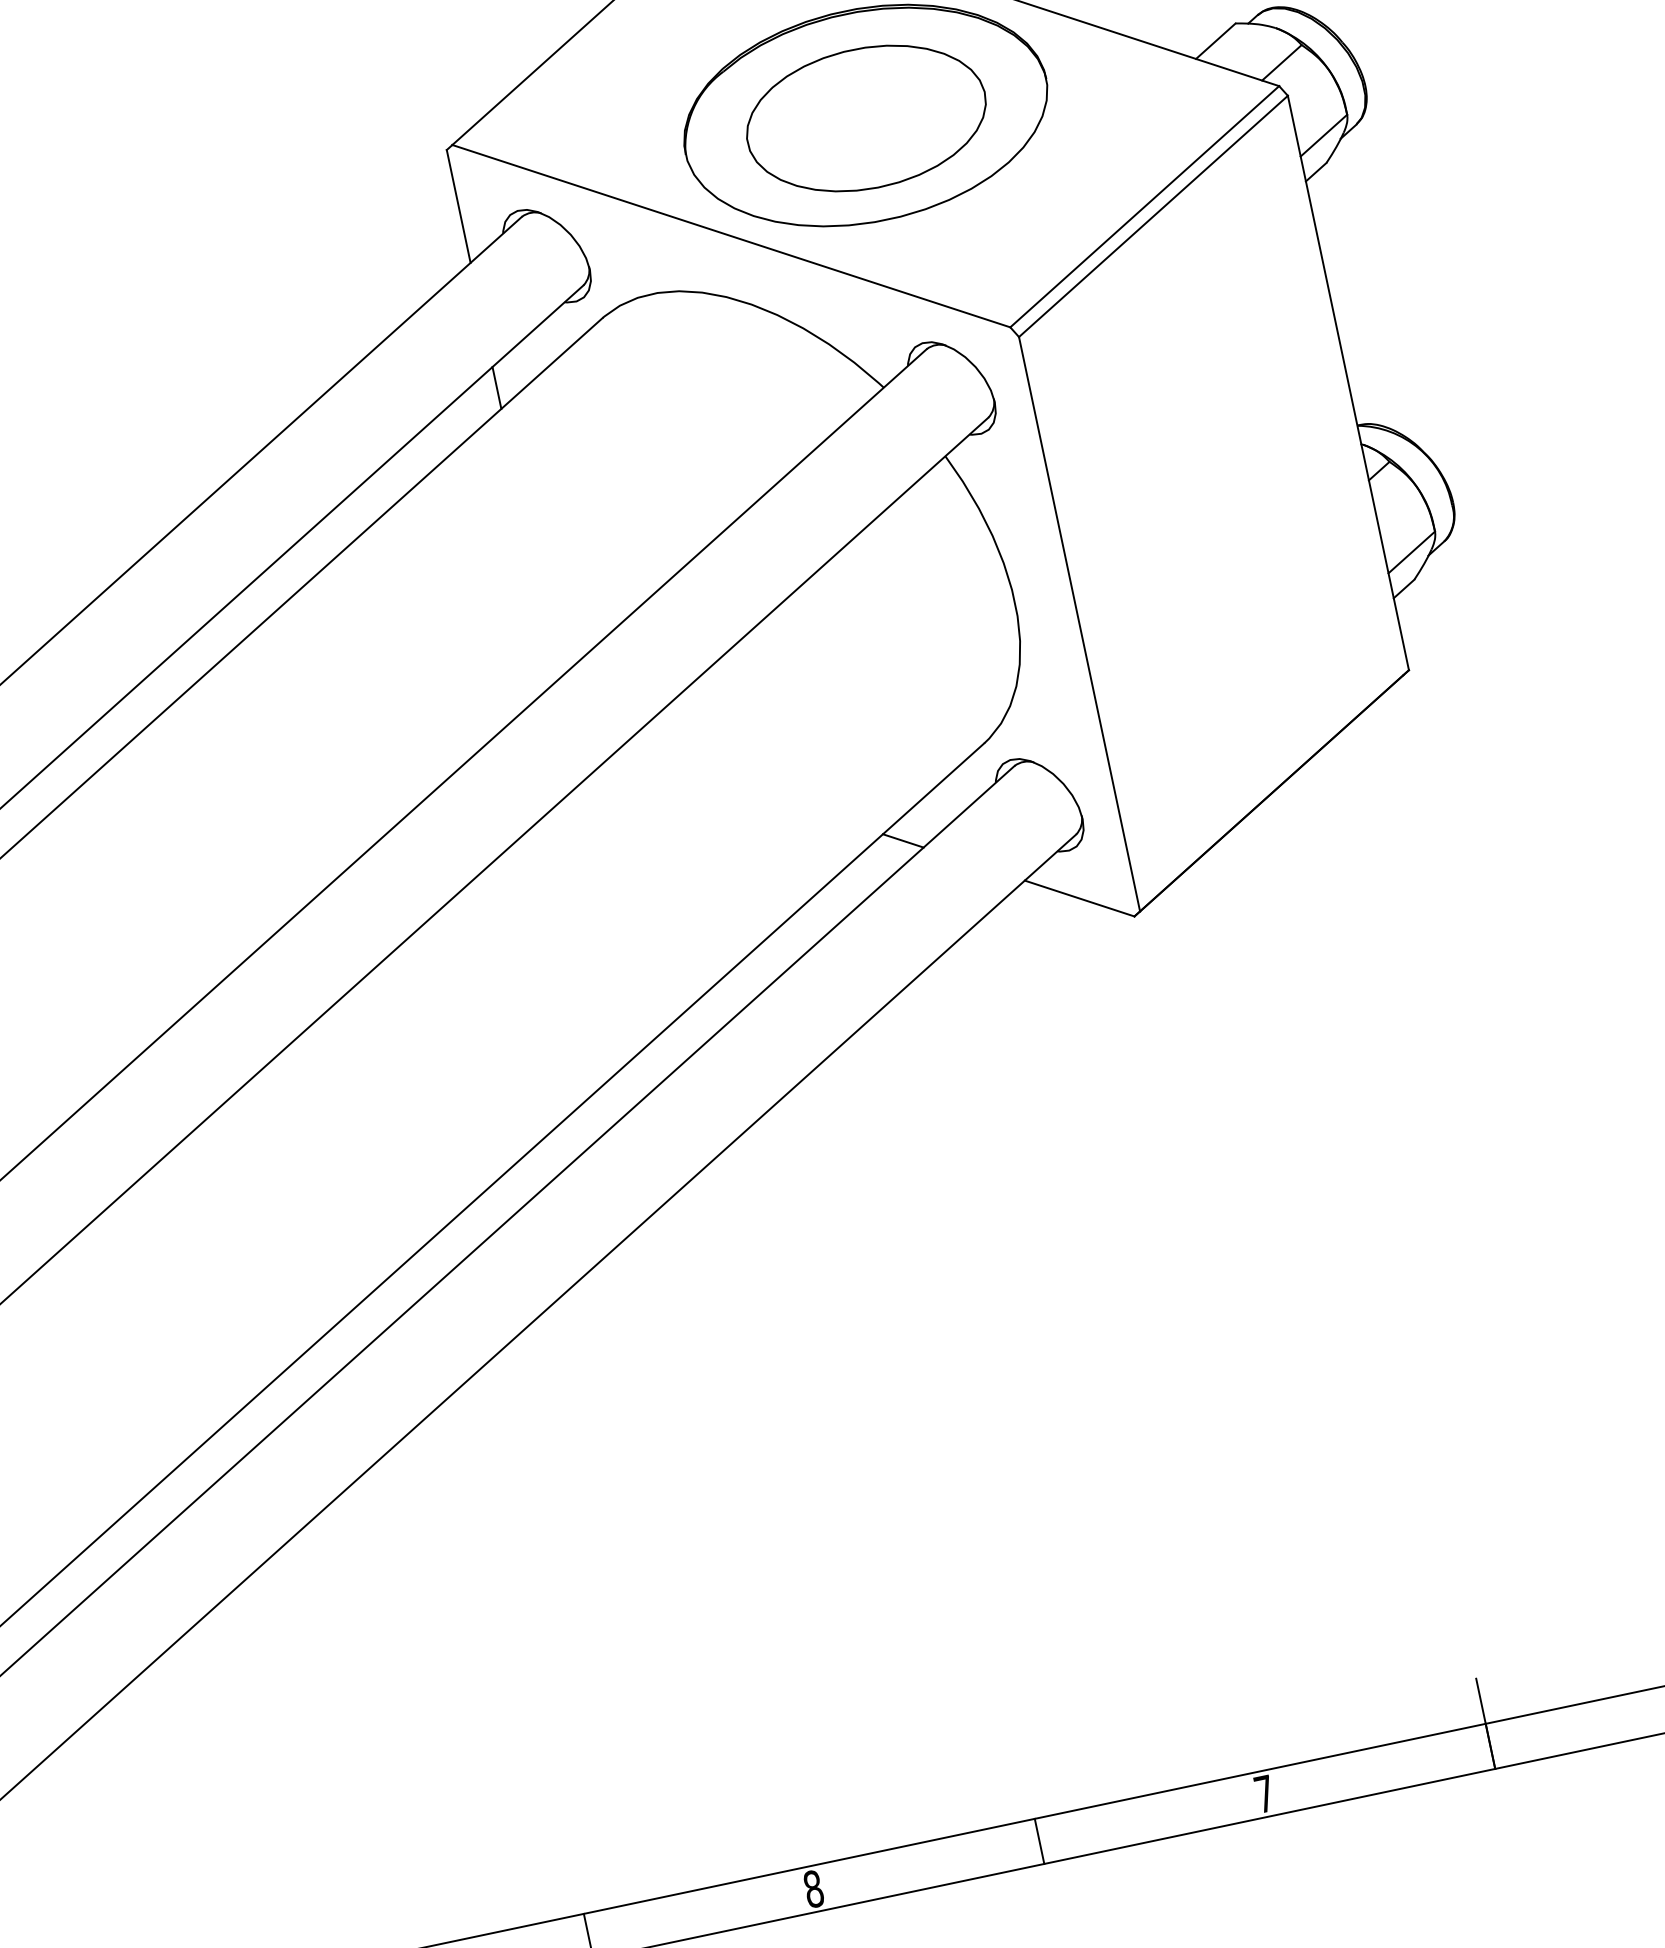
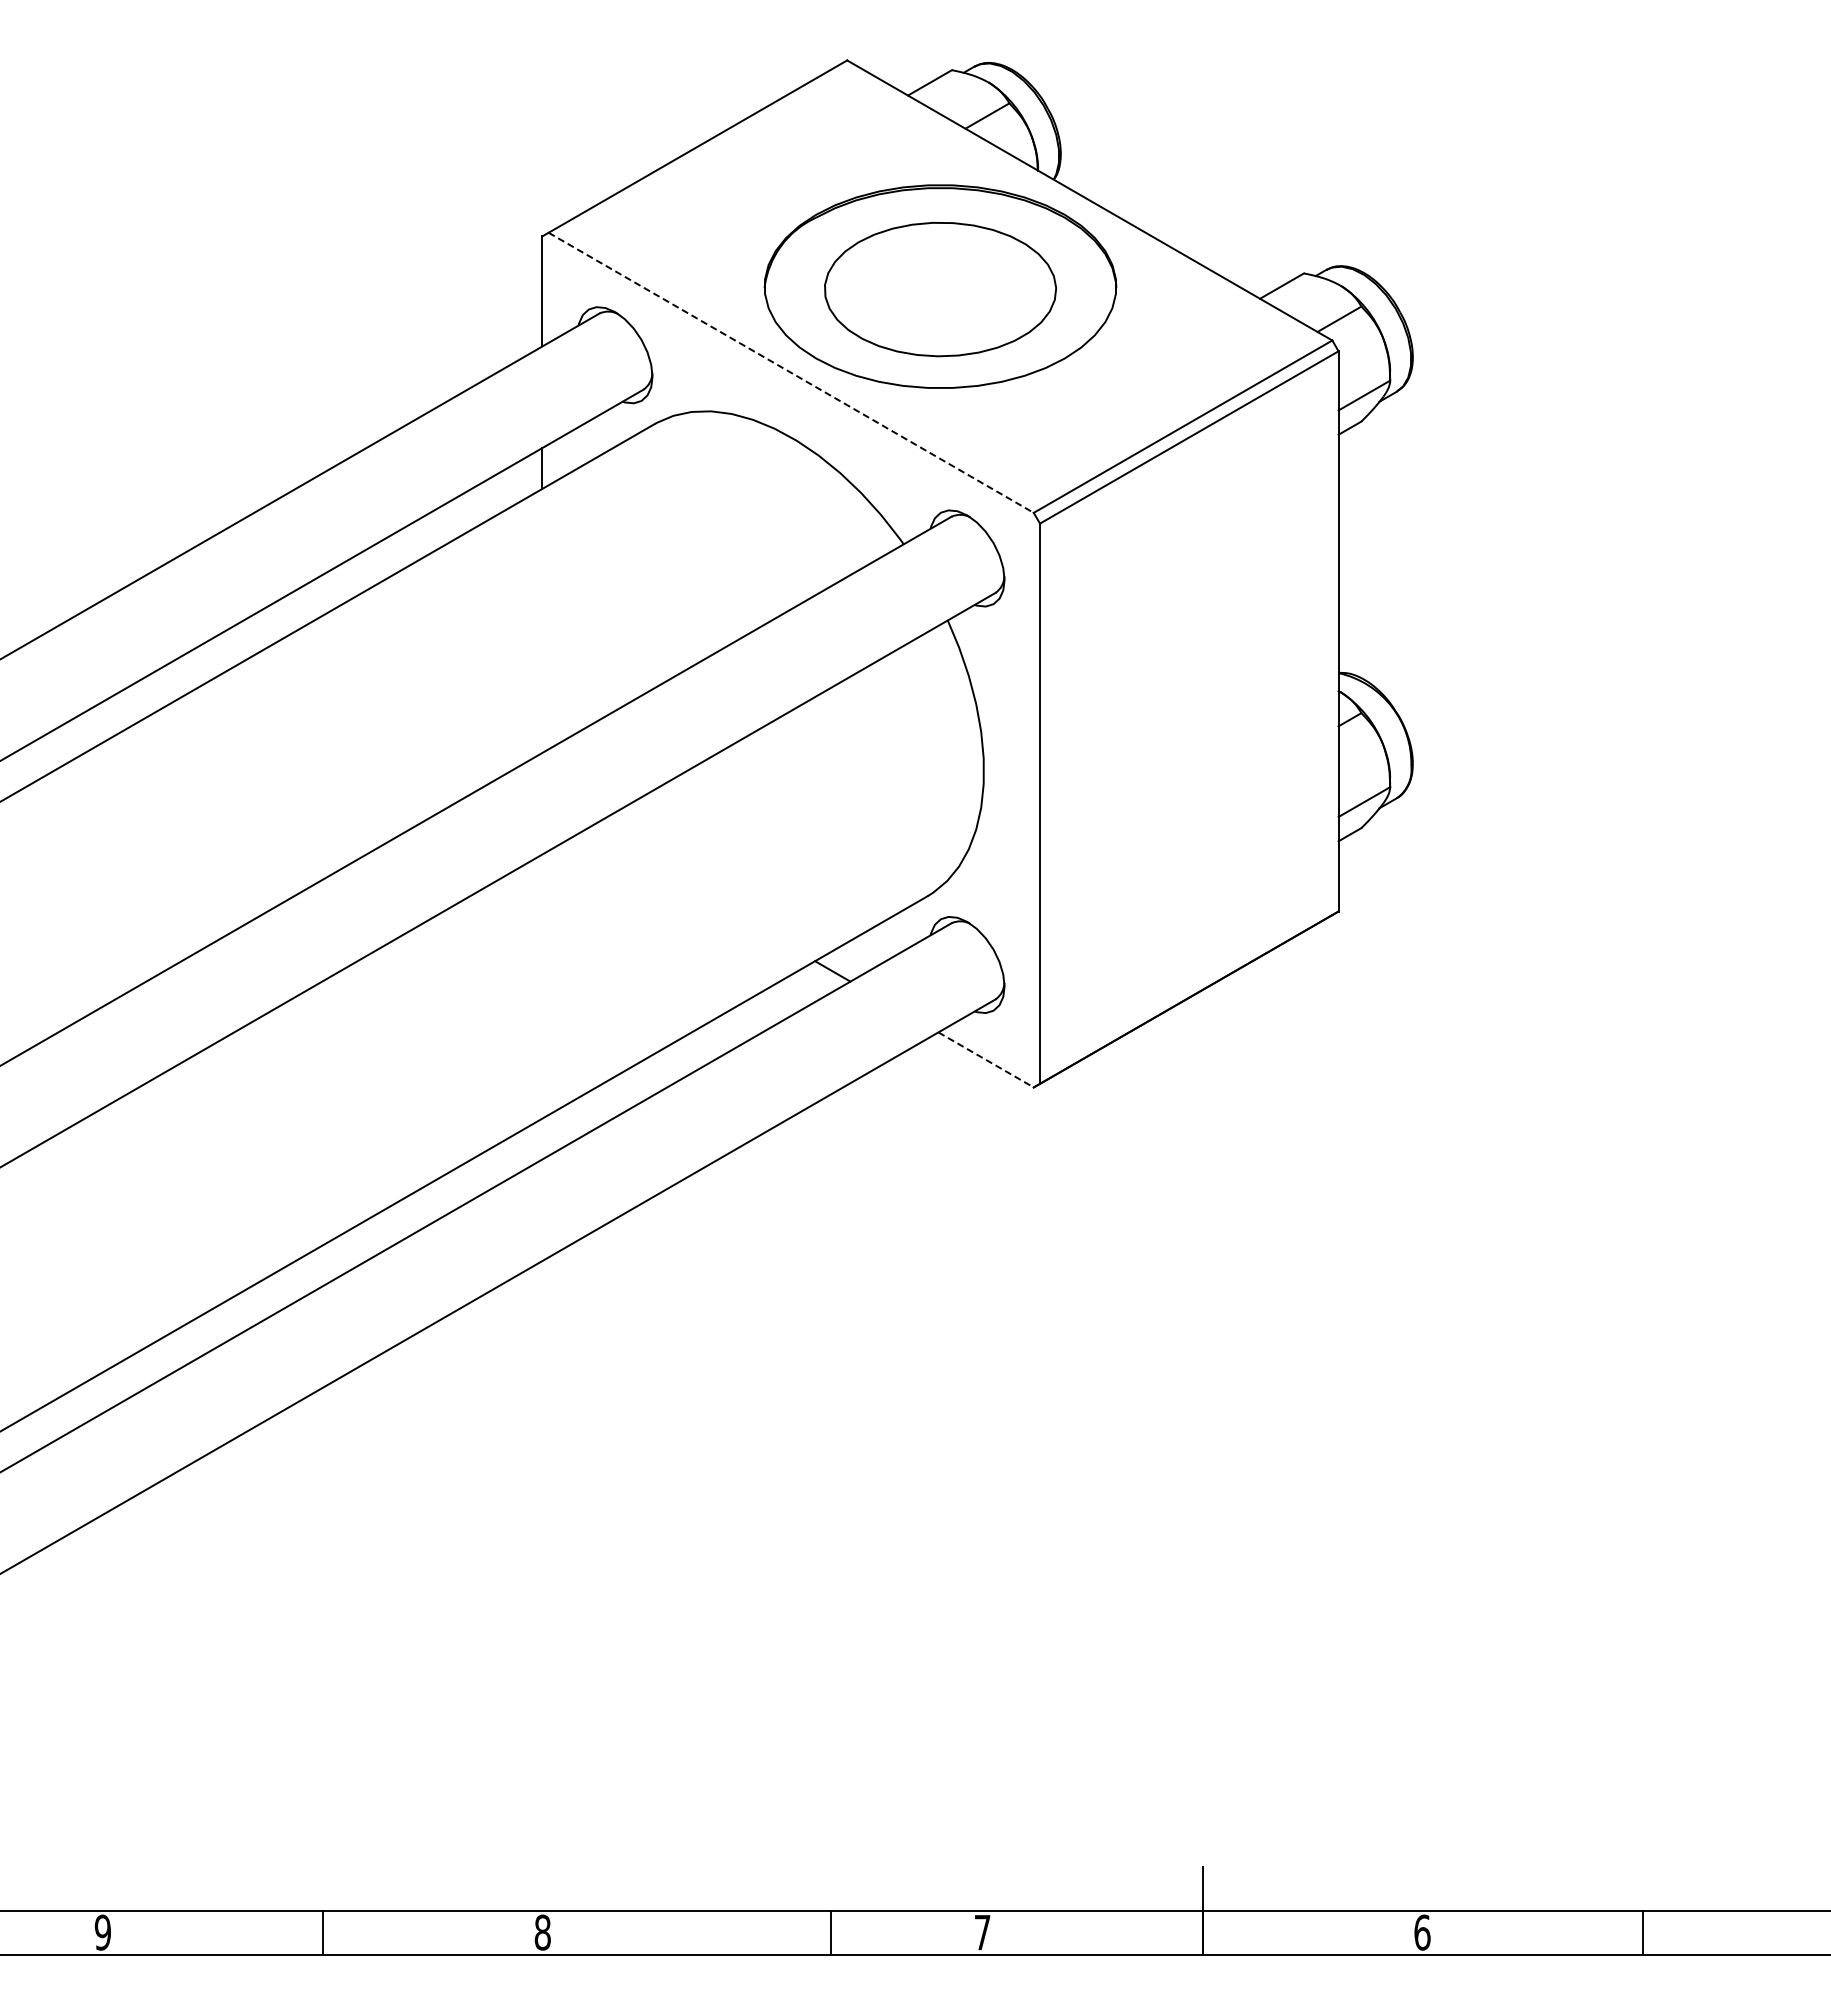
line: (731, 236) -> (791, 373), solid -> dashed
line: (1080, 899) -> (986, 1060), solid -> dashed
line: (1039, 1841) -> (831, 1932), moved

